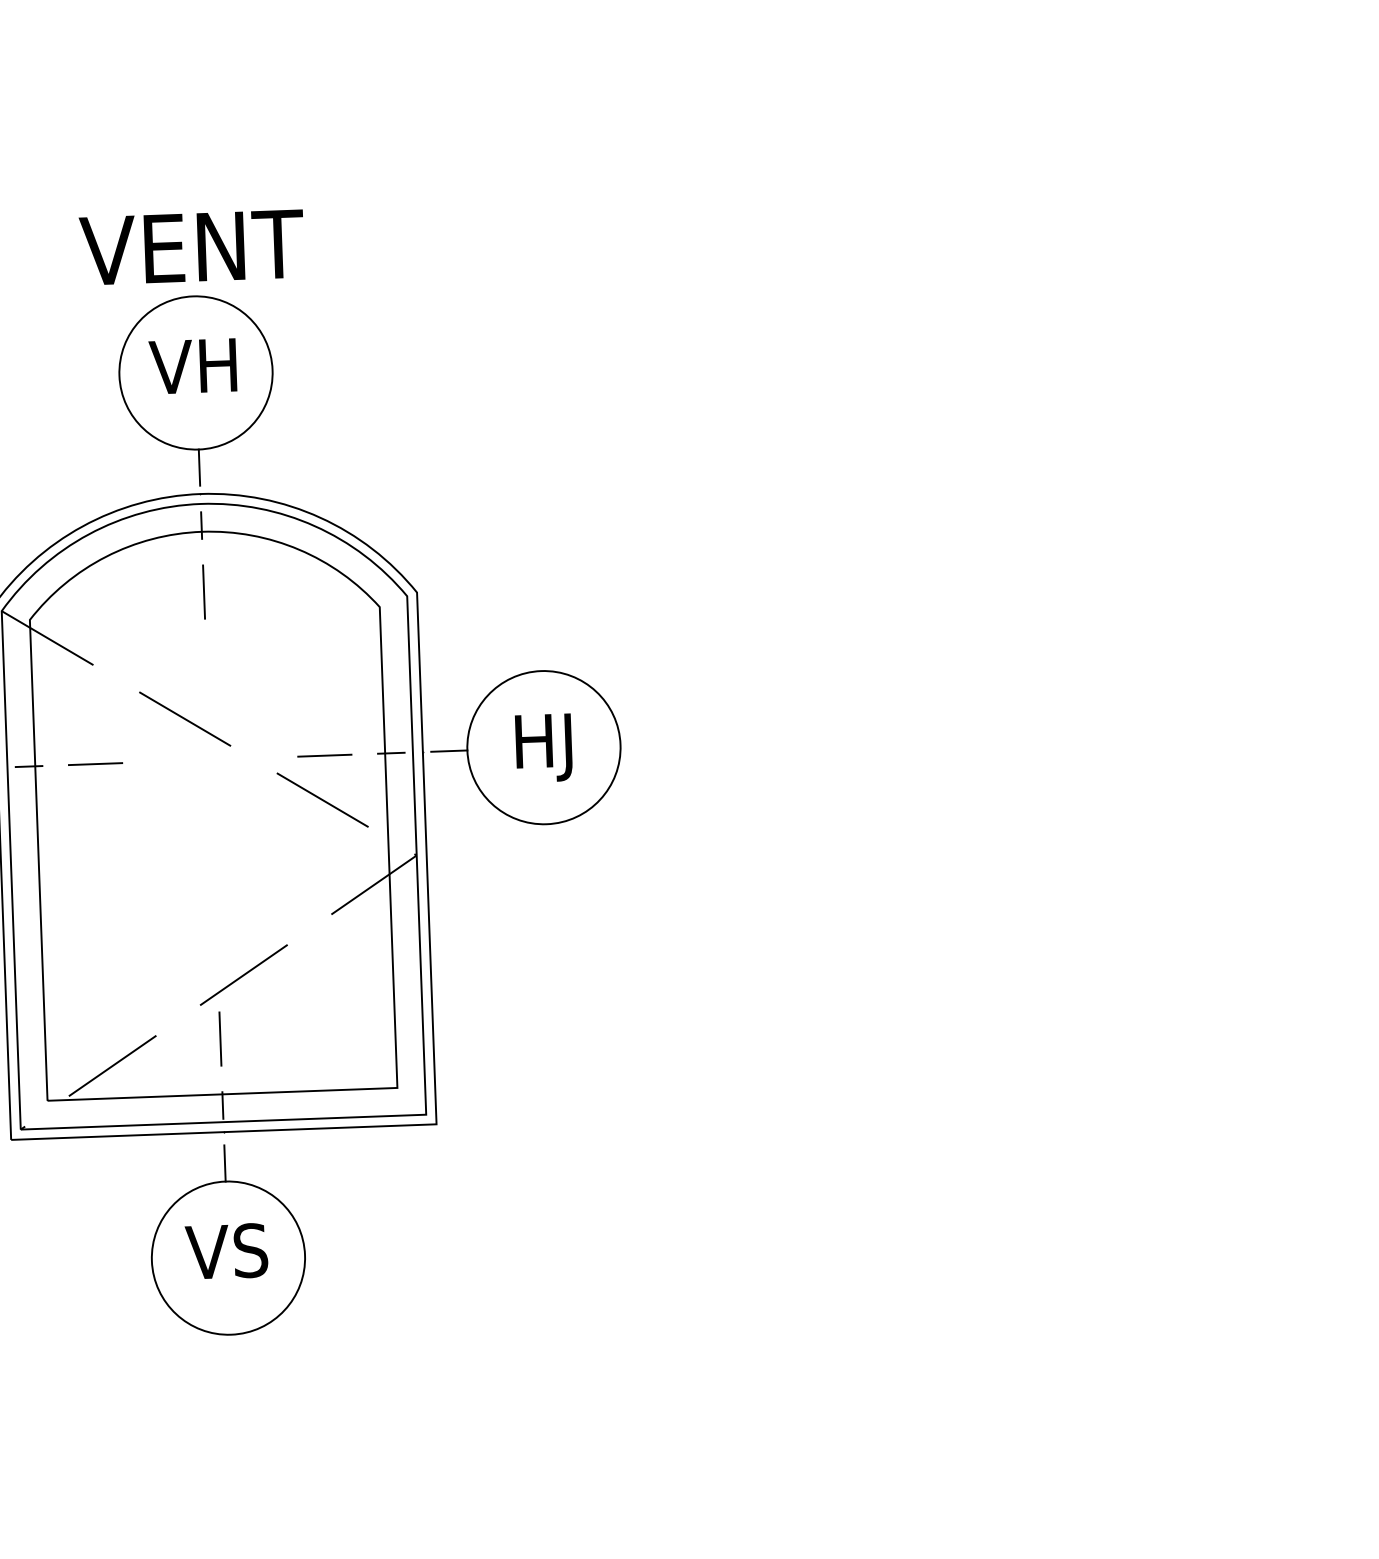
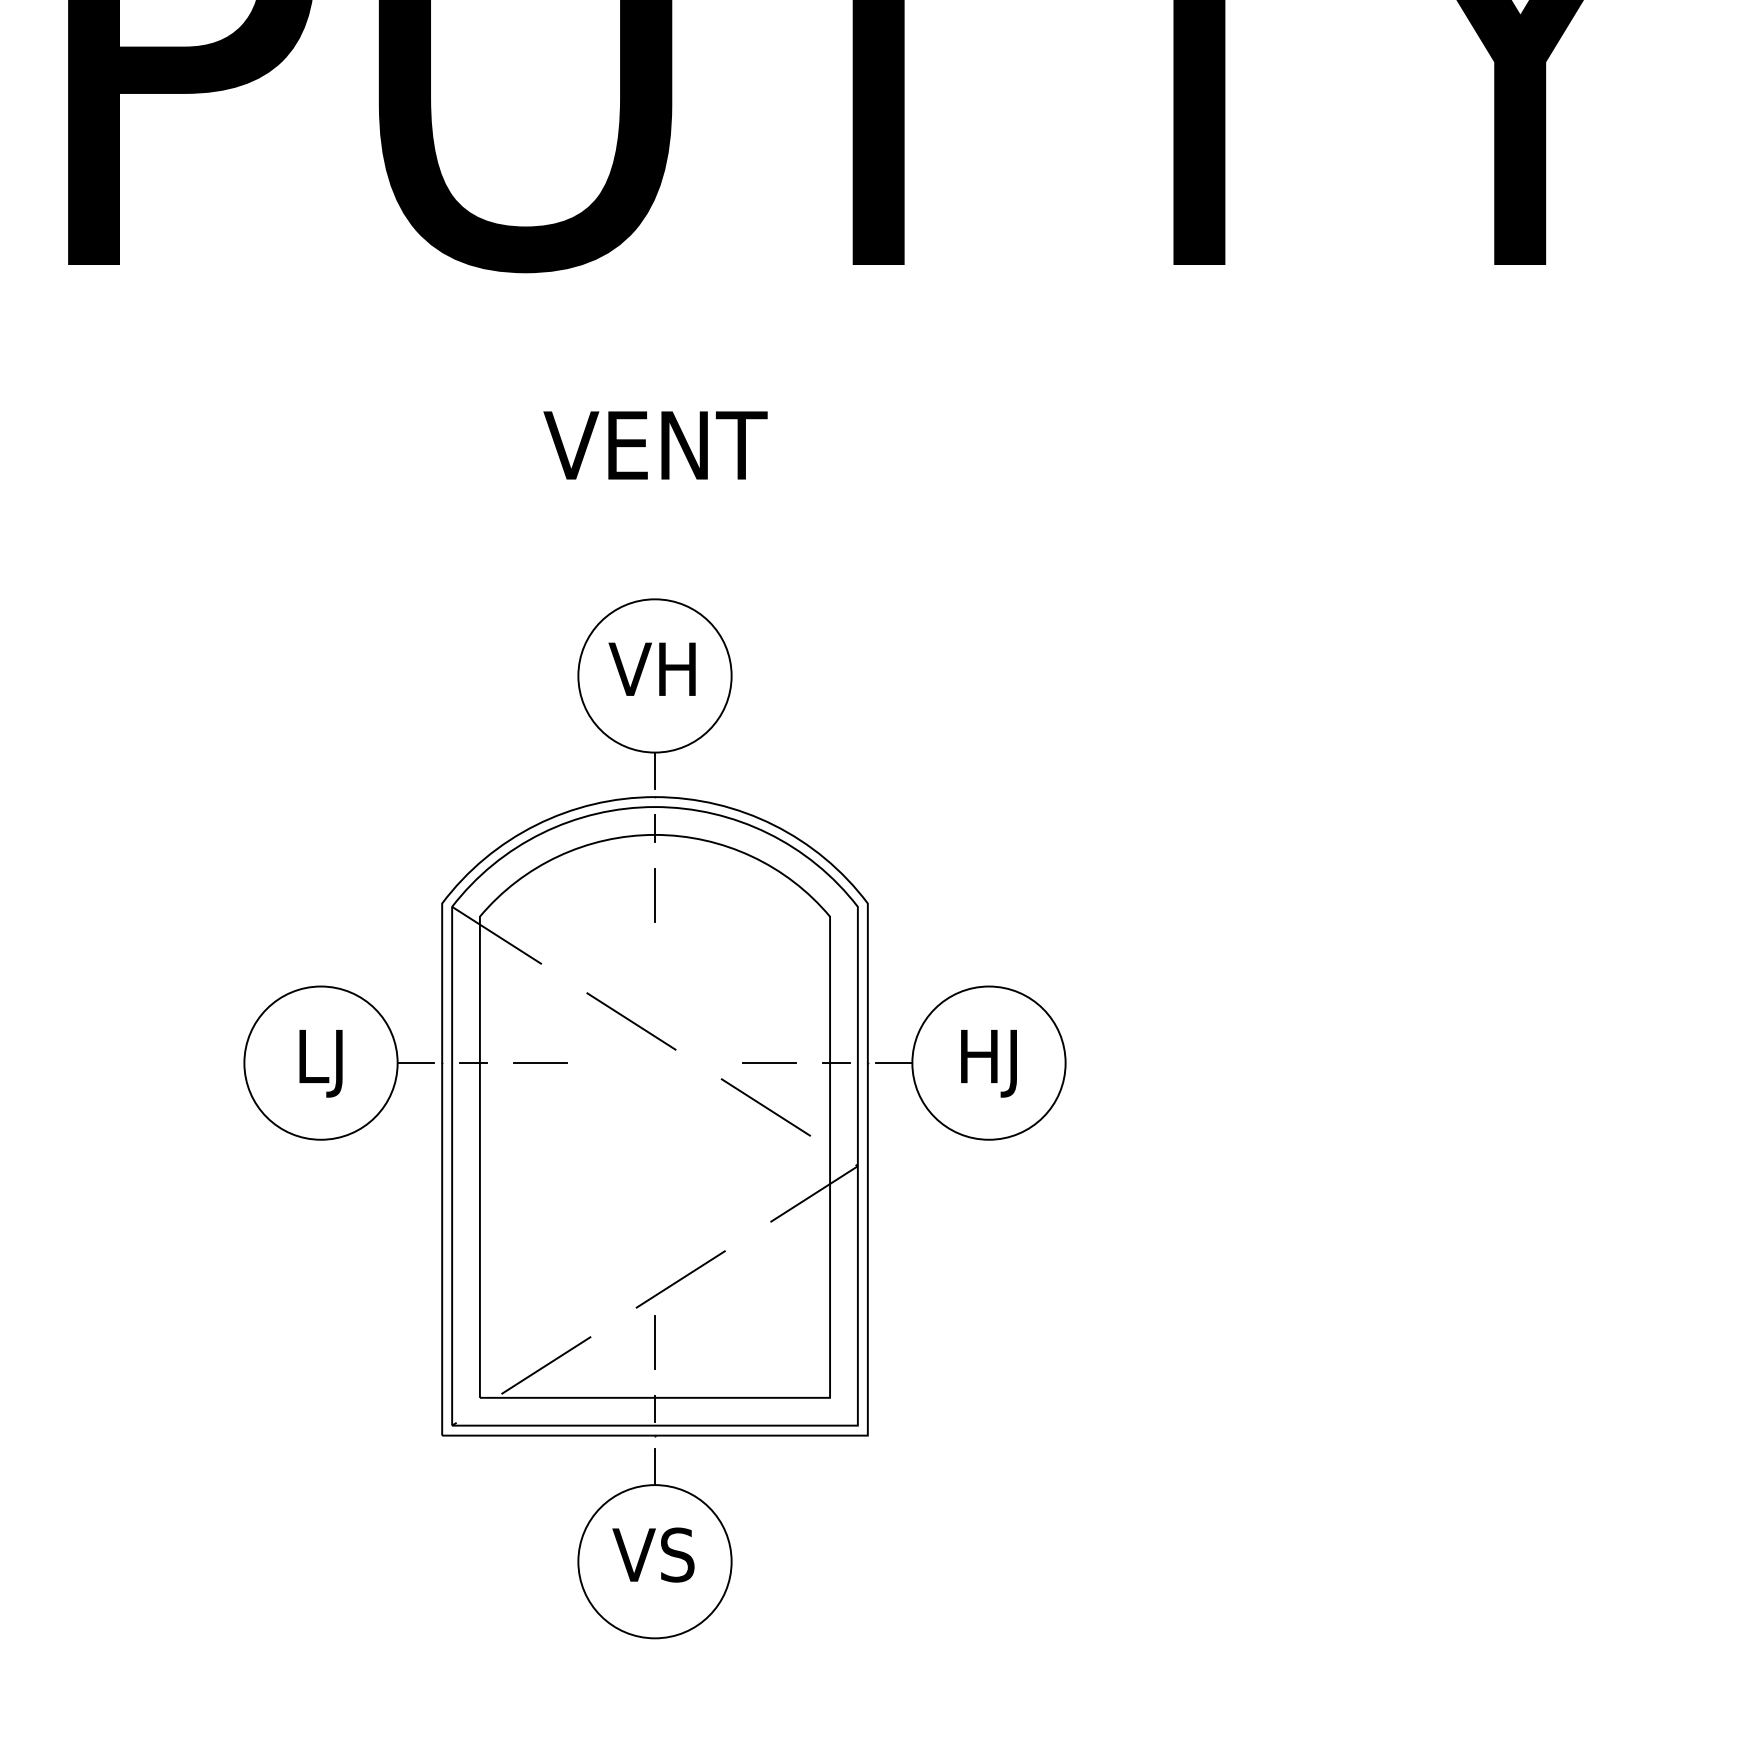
text: (191, 247) -> (655, 445), moved

